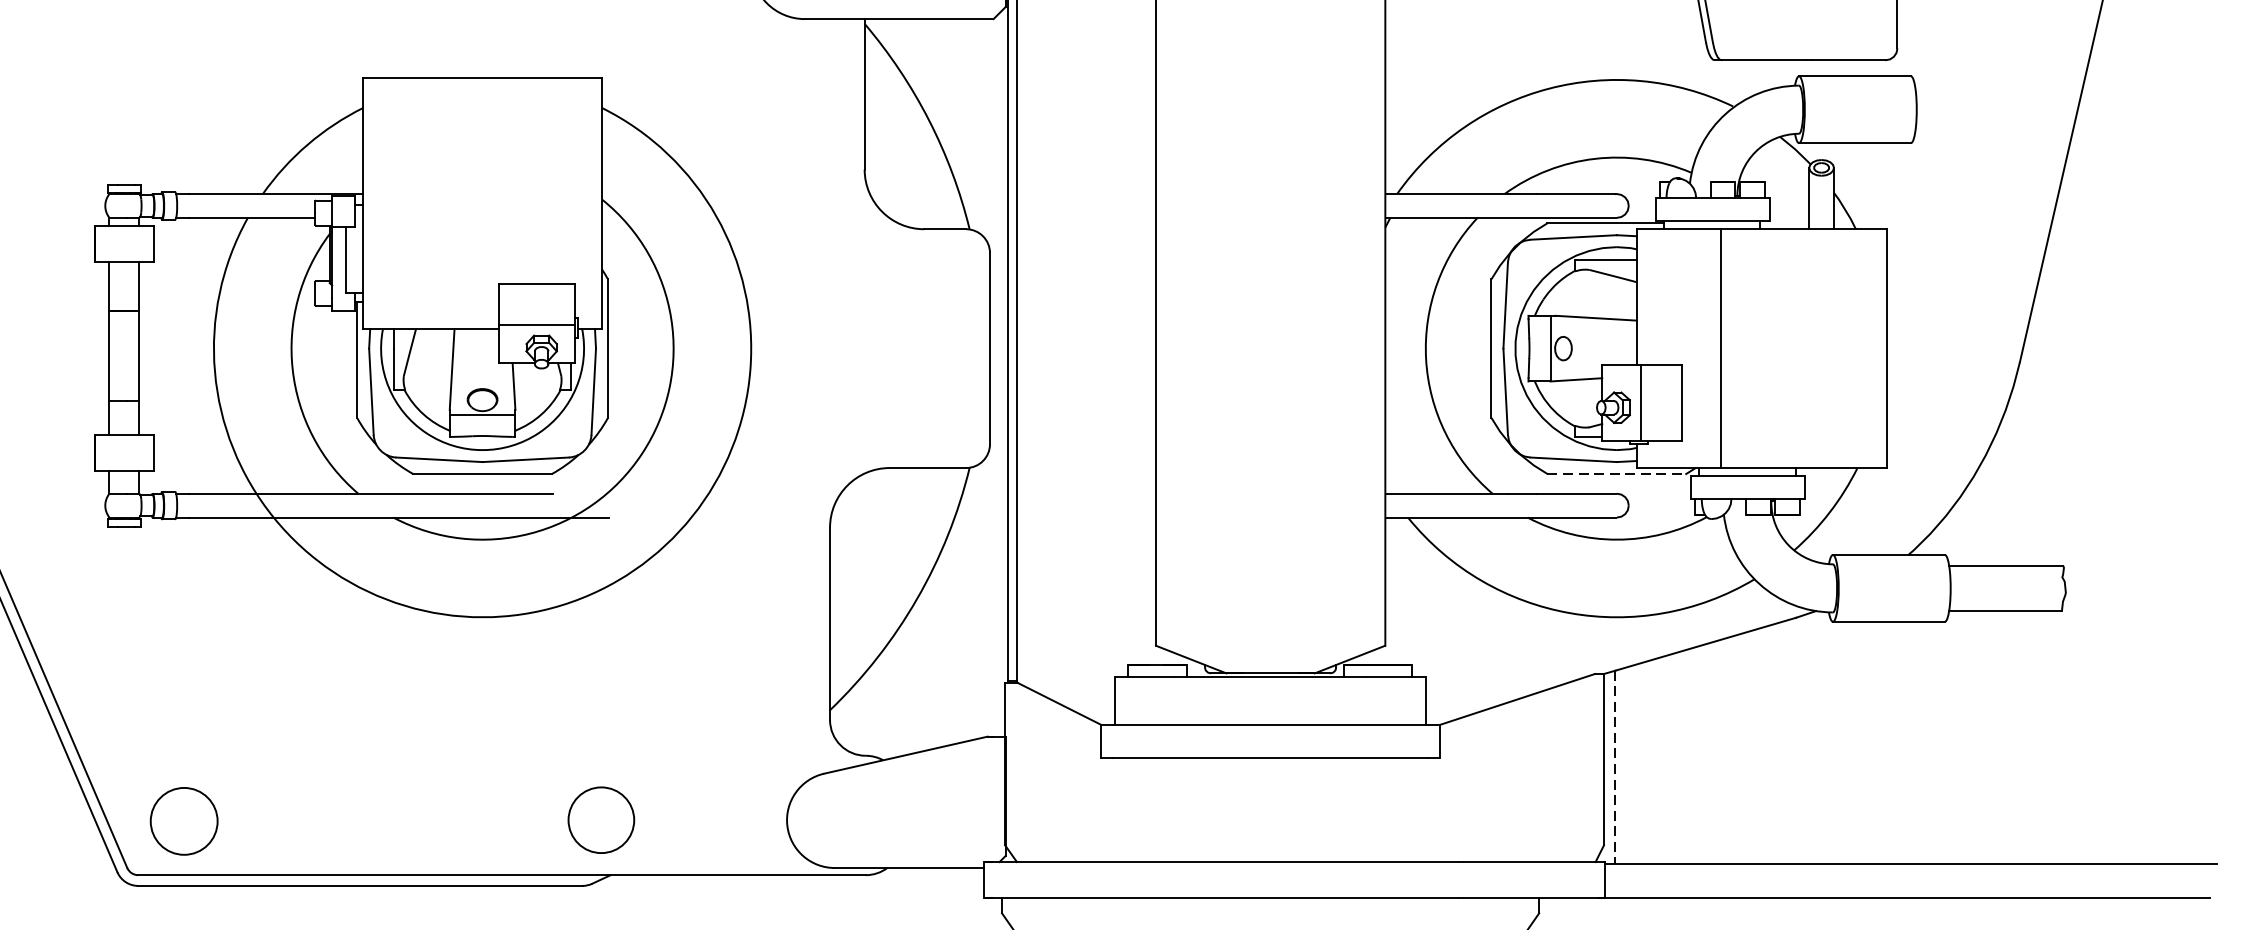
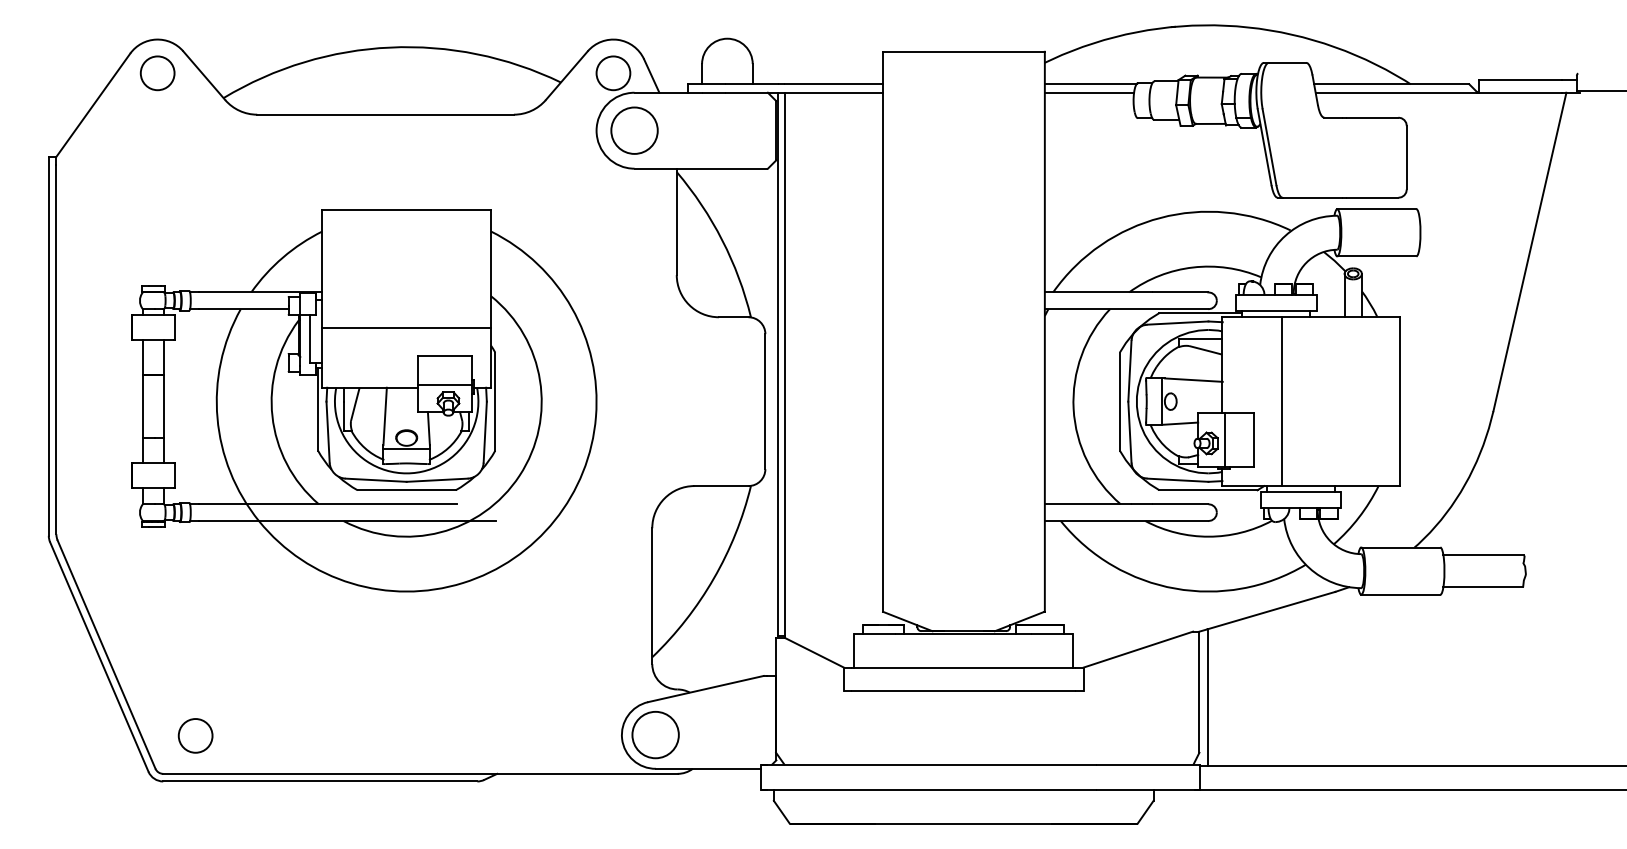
line: (482, 245) -> (406, 328), added
line: (1616, 474) -> (1208, 490), dashed -> solid
line: (1615, 768) -> (1207, 698), dashed -> solid
circle: (183, 820) -> (195, 735), size x0.71
circle: (601, 820) -> (655, 735), moved

